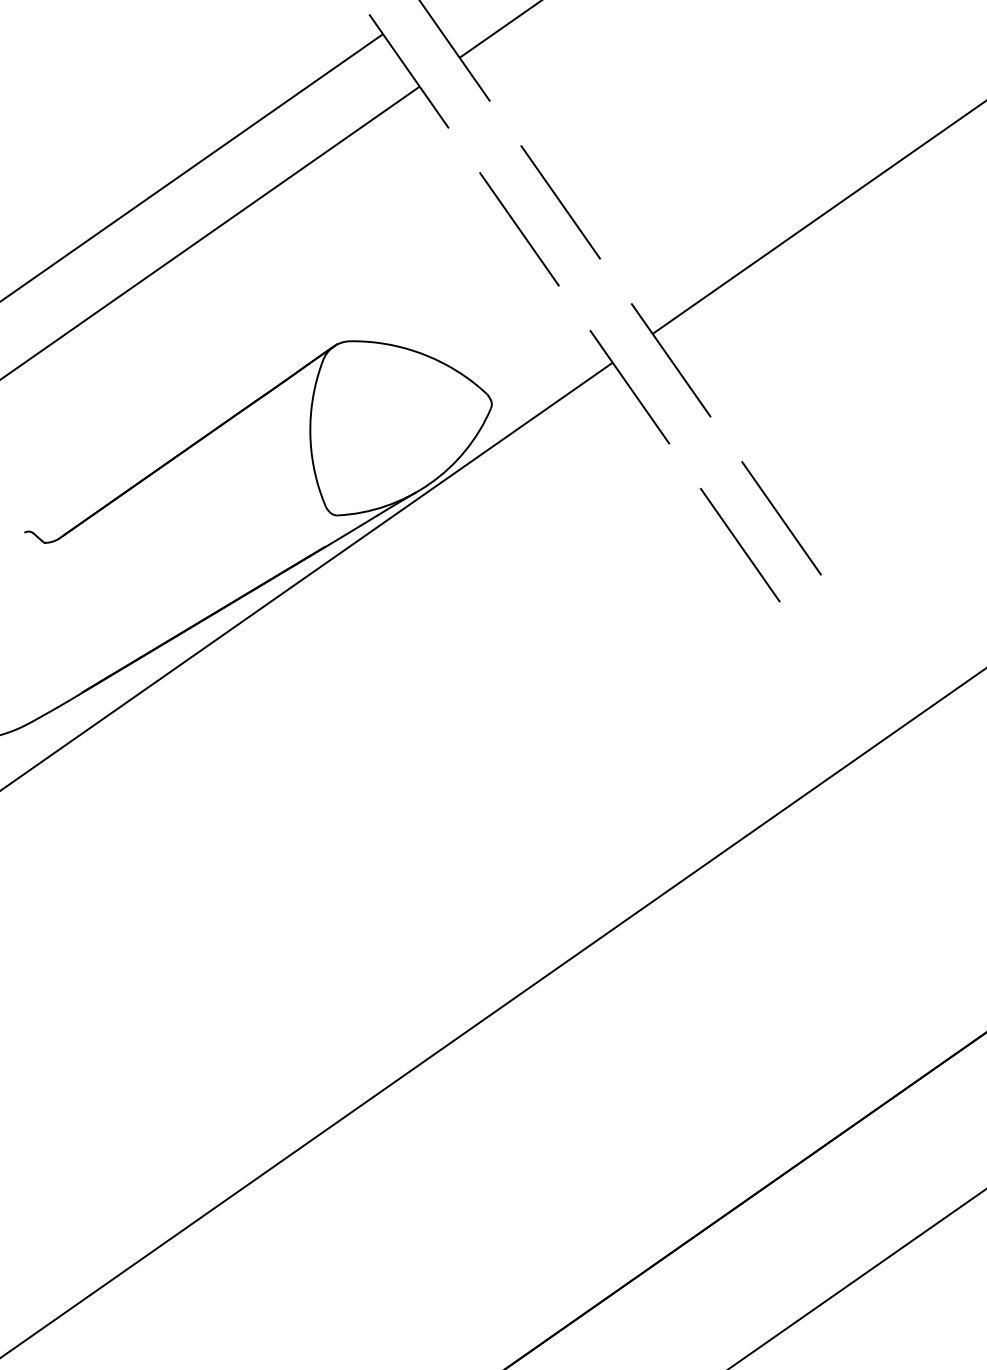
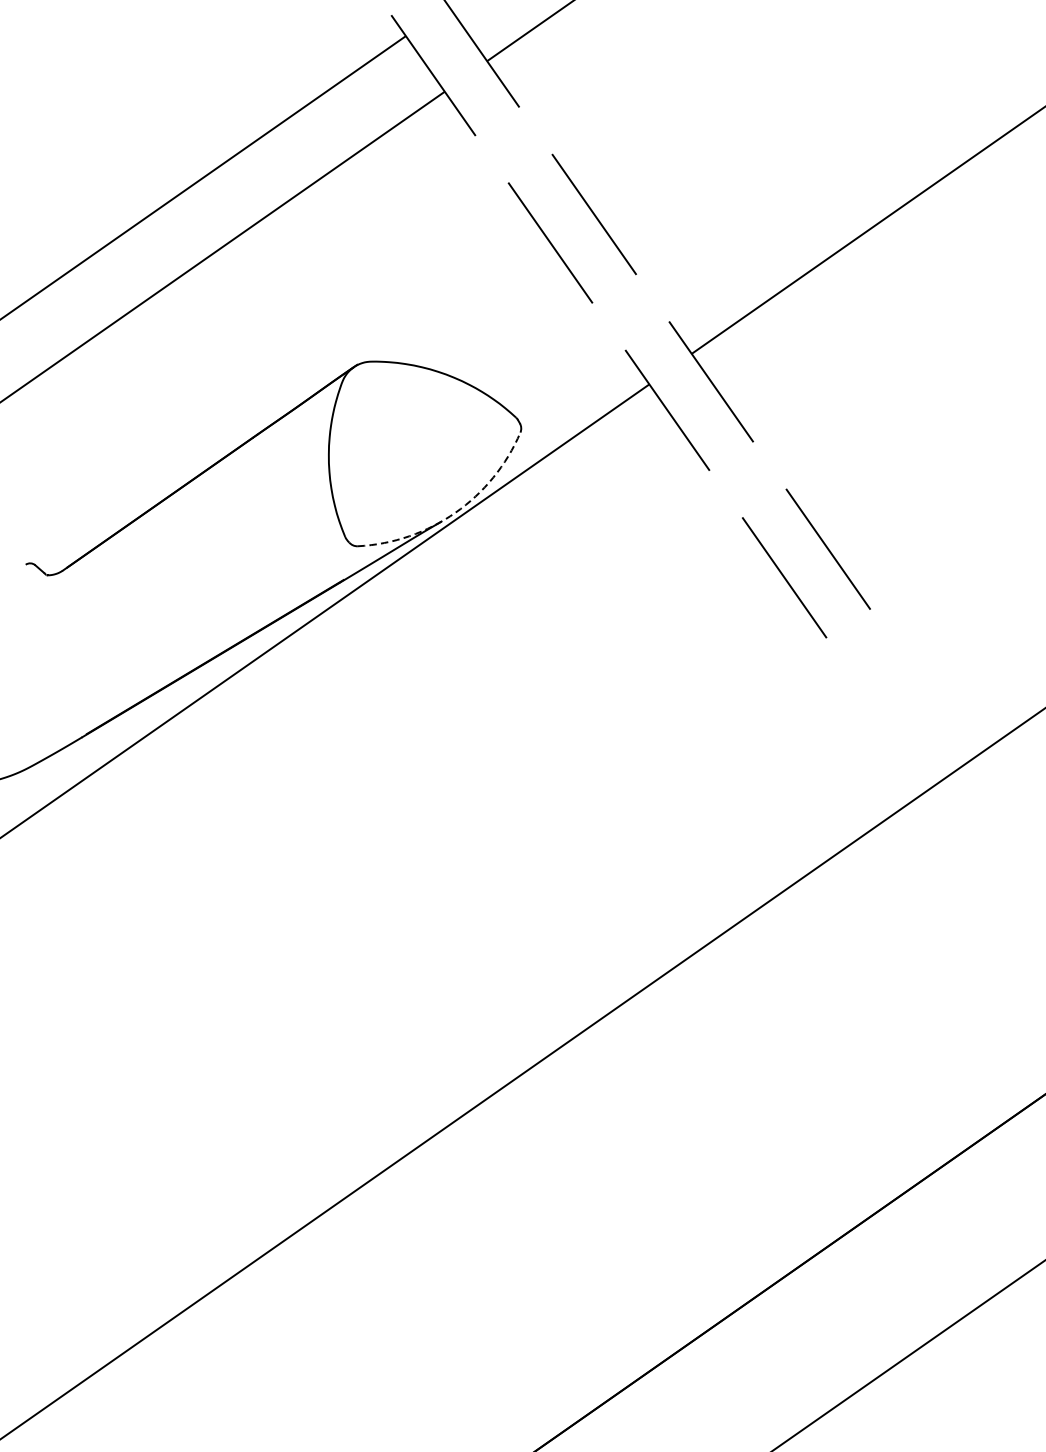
arc: (429, 483) -> (455, 512), solid -> dashed

